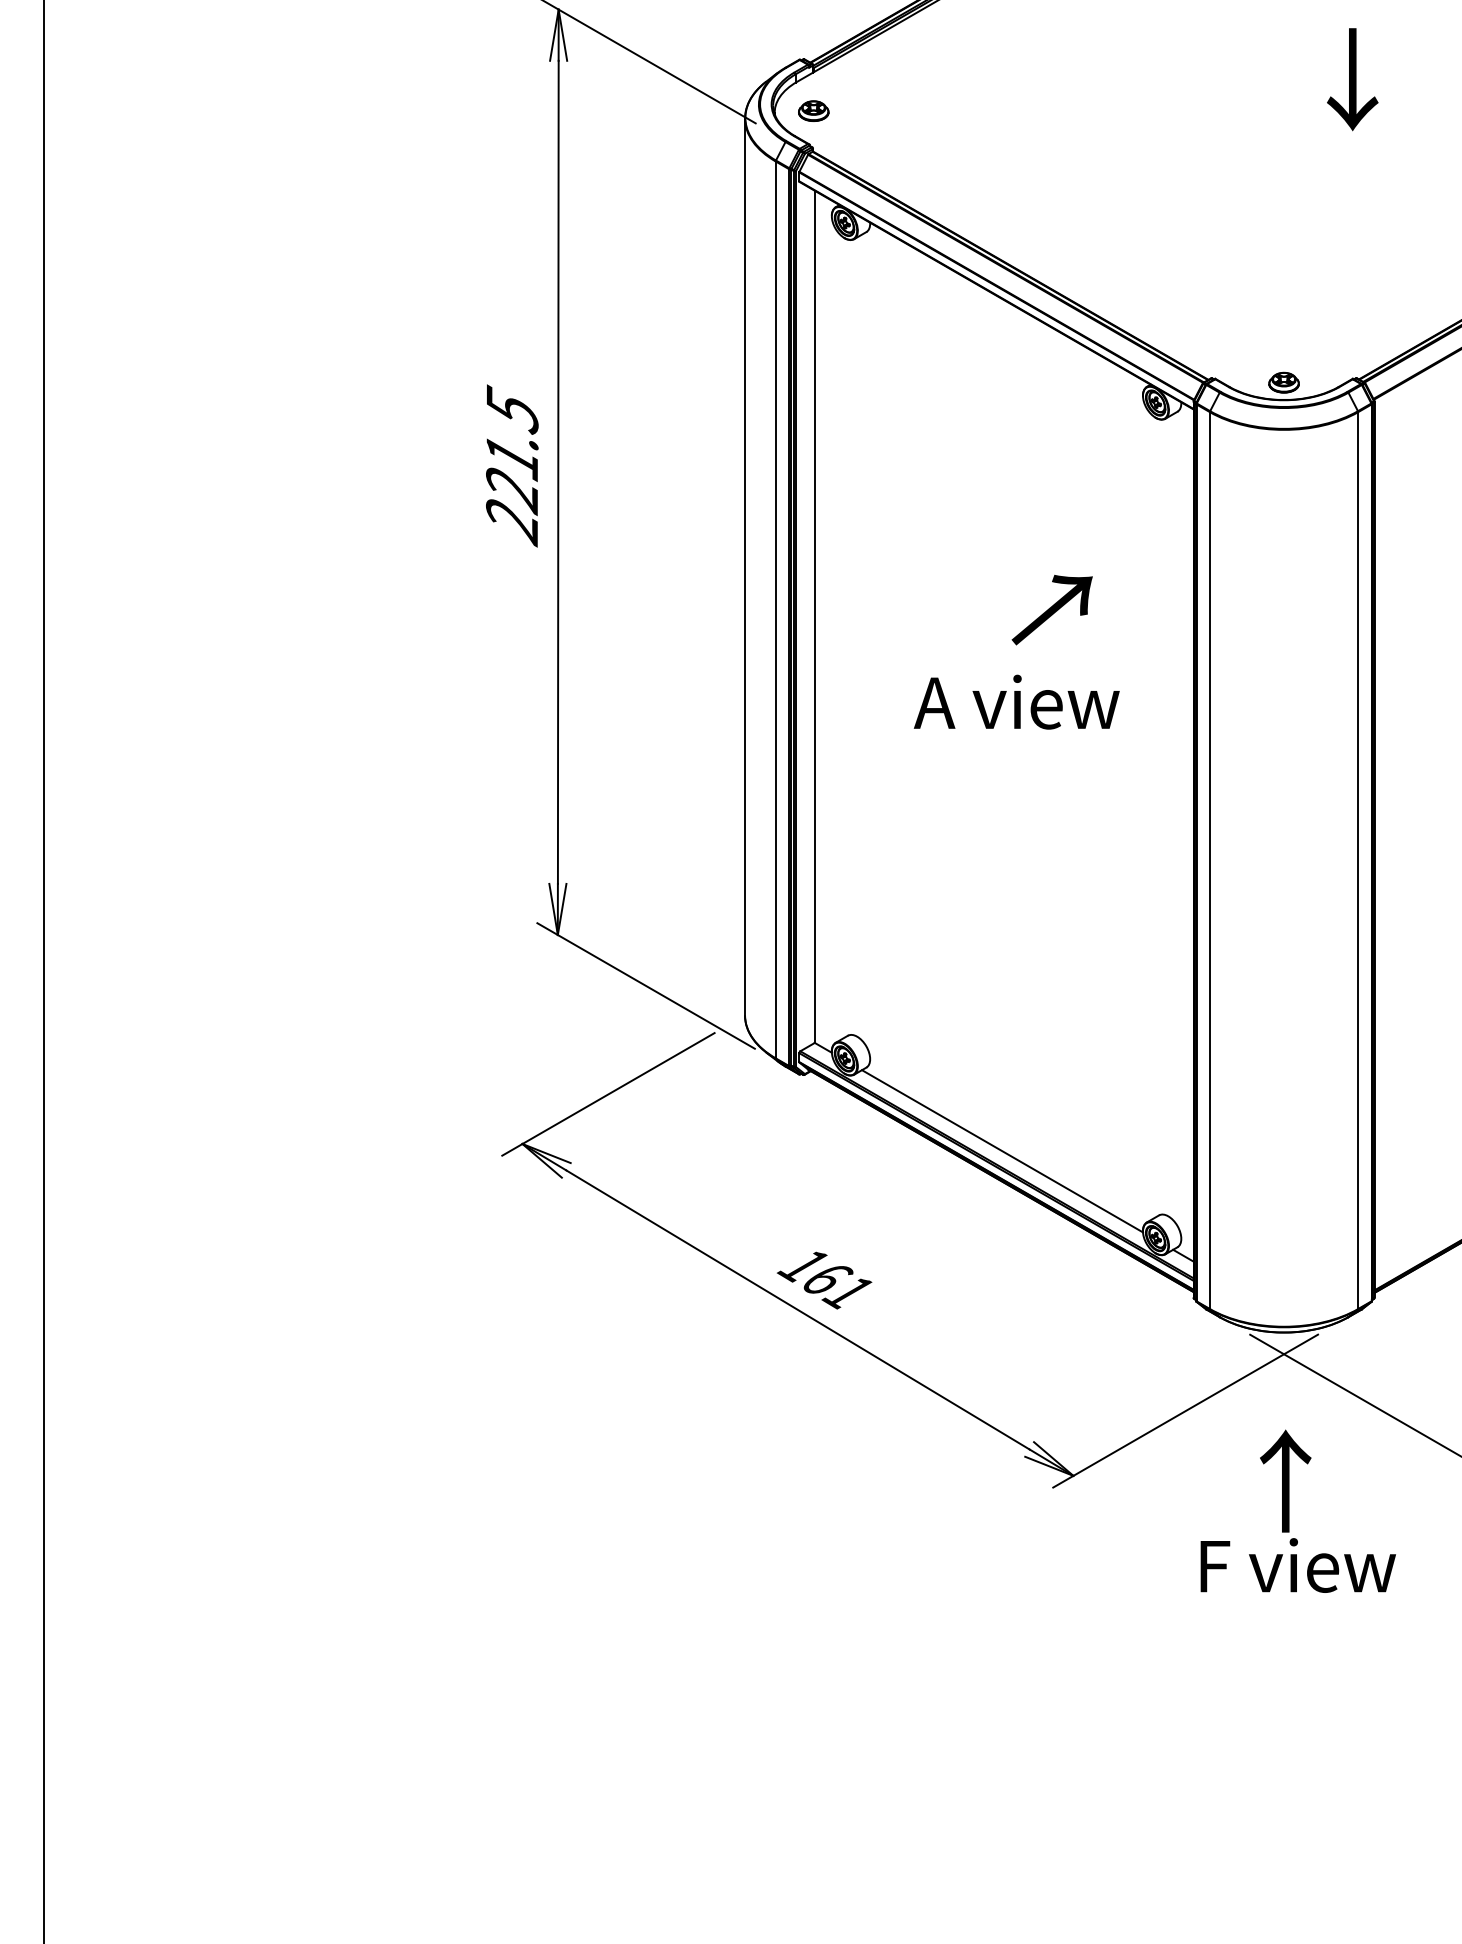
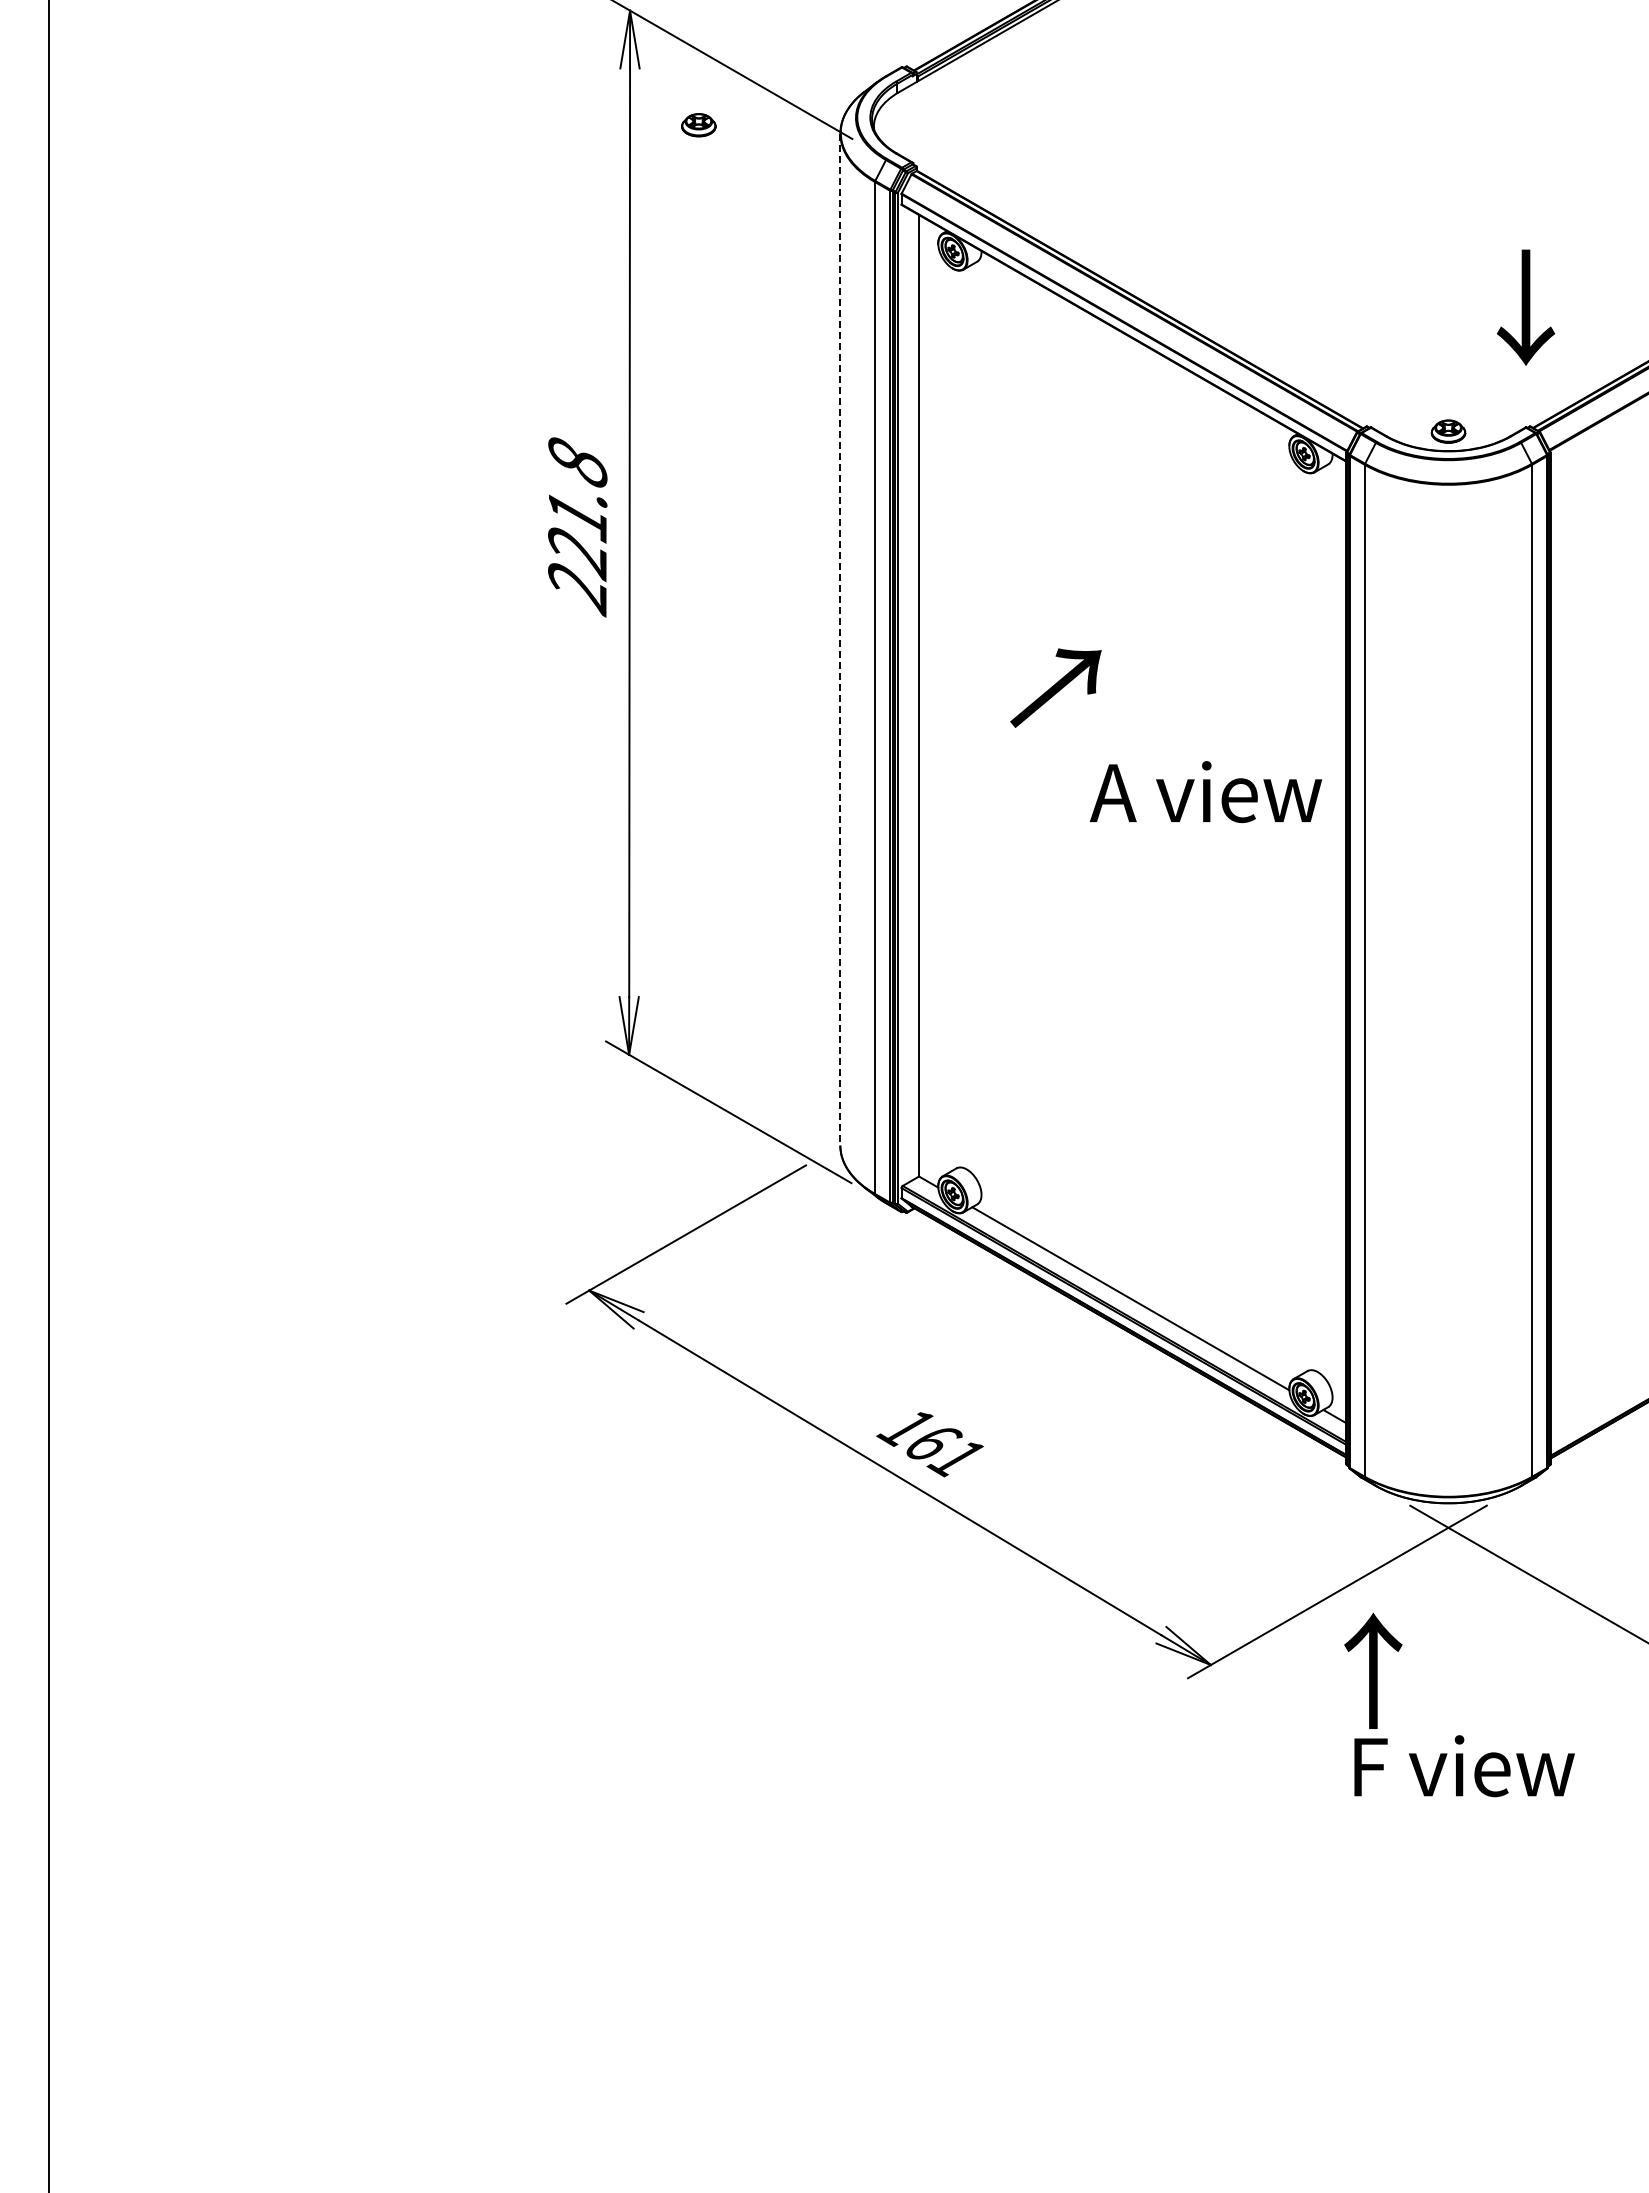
text: (1353, 79) -> (1526, 307), moved
part: (813, 111) -> (698, 125), moved
text: (512, 409) -> (577, 461), 221.5 -> 221.8
line: (745, 566) -> (840, 639), solid -> dashed
text: (1051, 609) -> (1055, 687), moved
text: (1016, 702) -> (1205, 792), moved
text: (1285, 1480) -> (1373, 1670), moved

